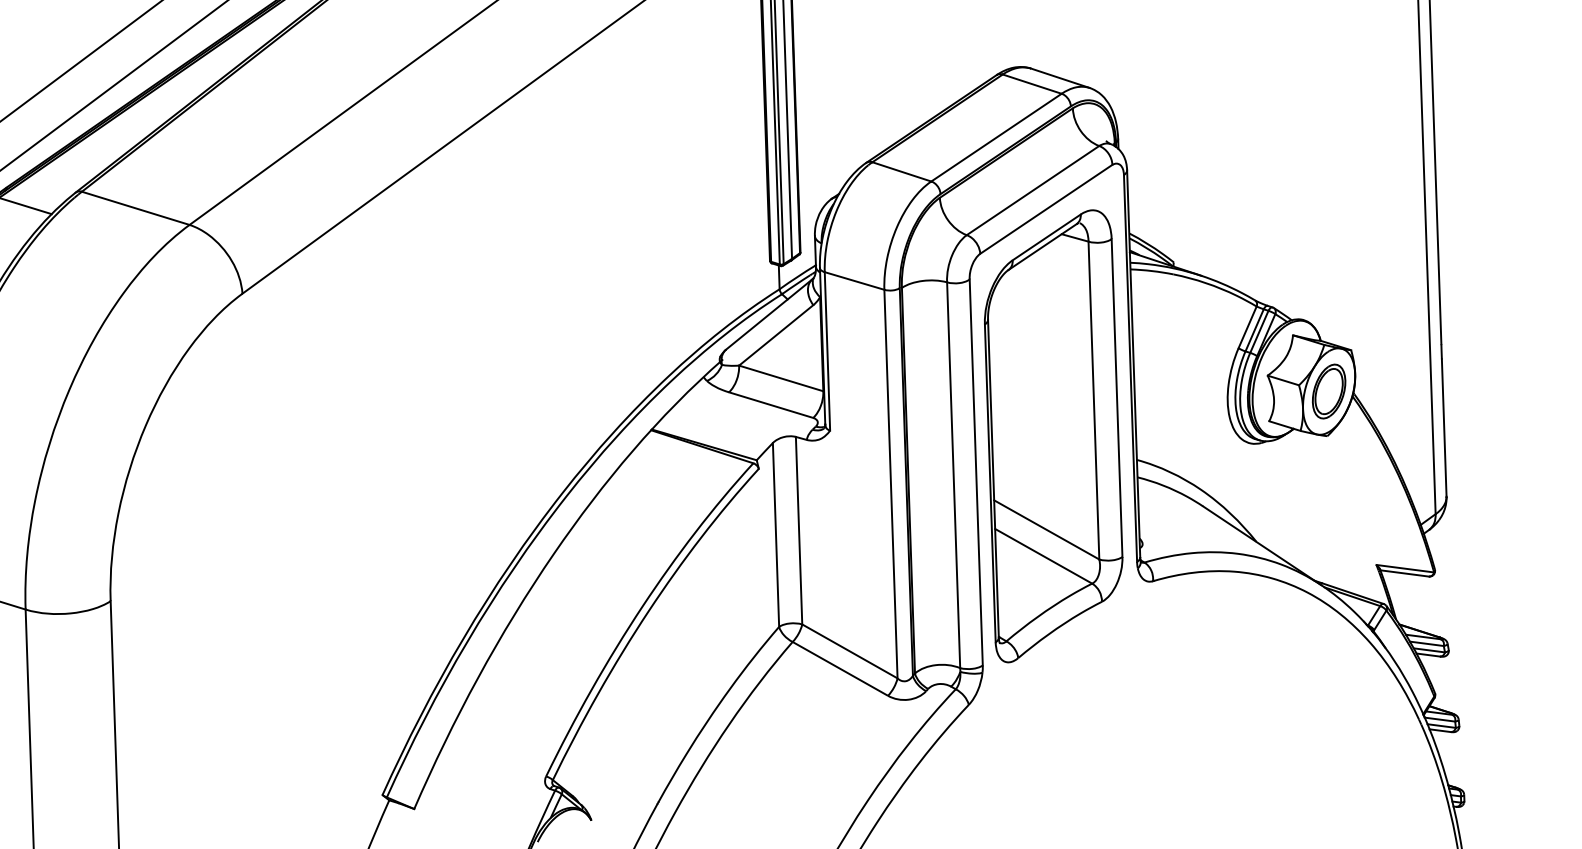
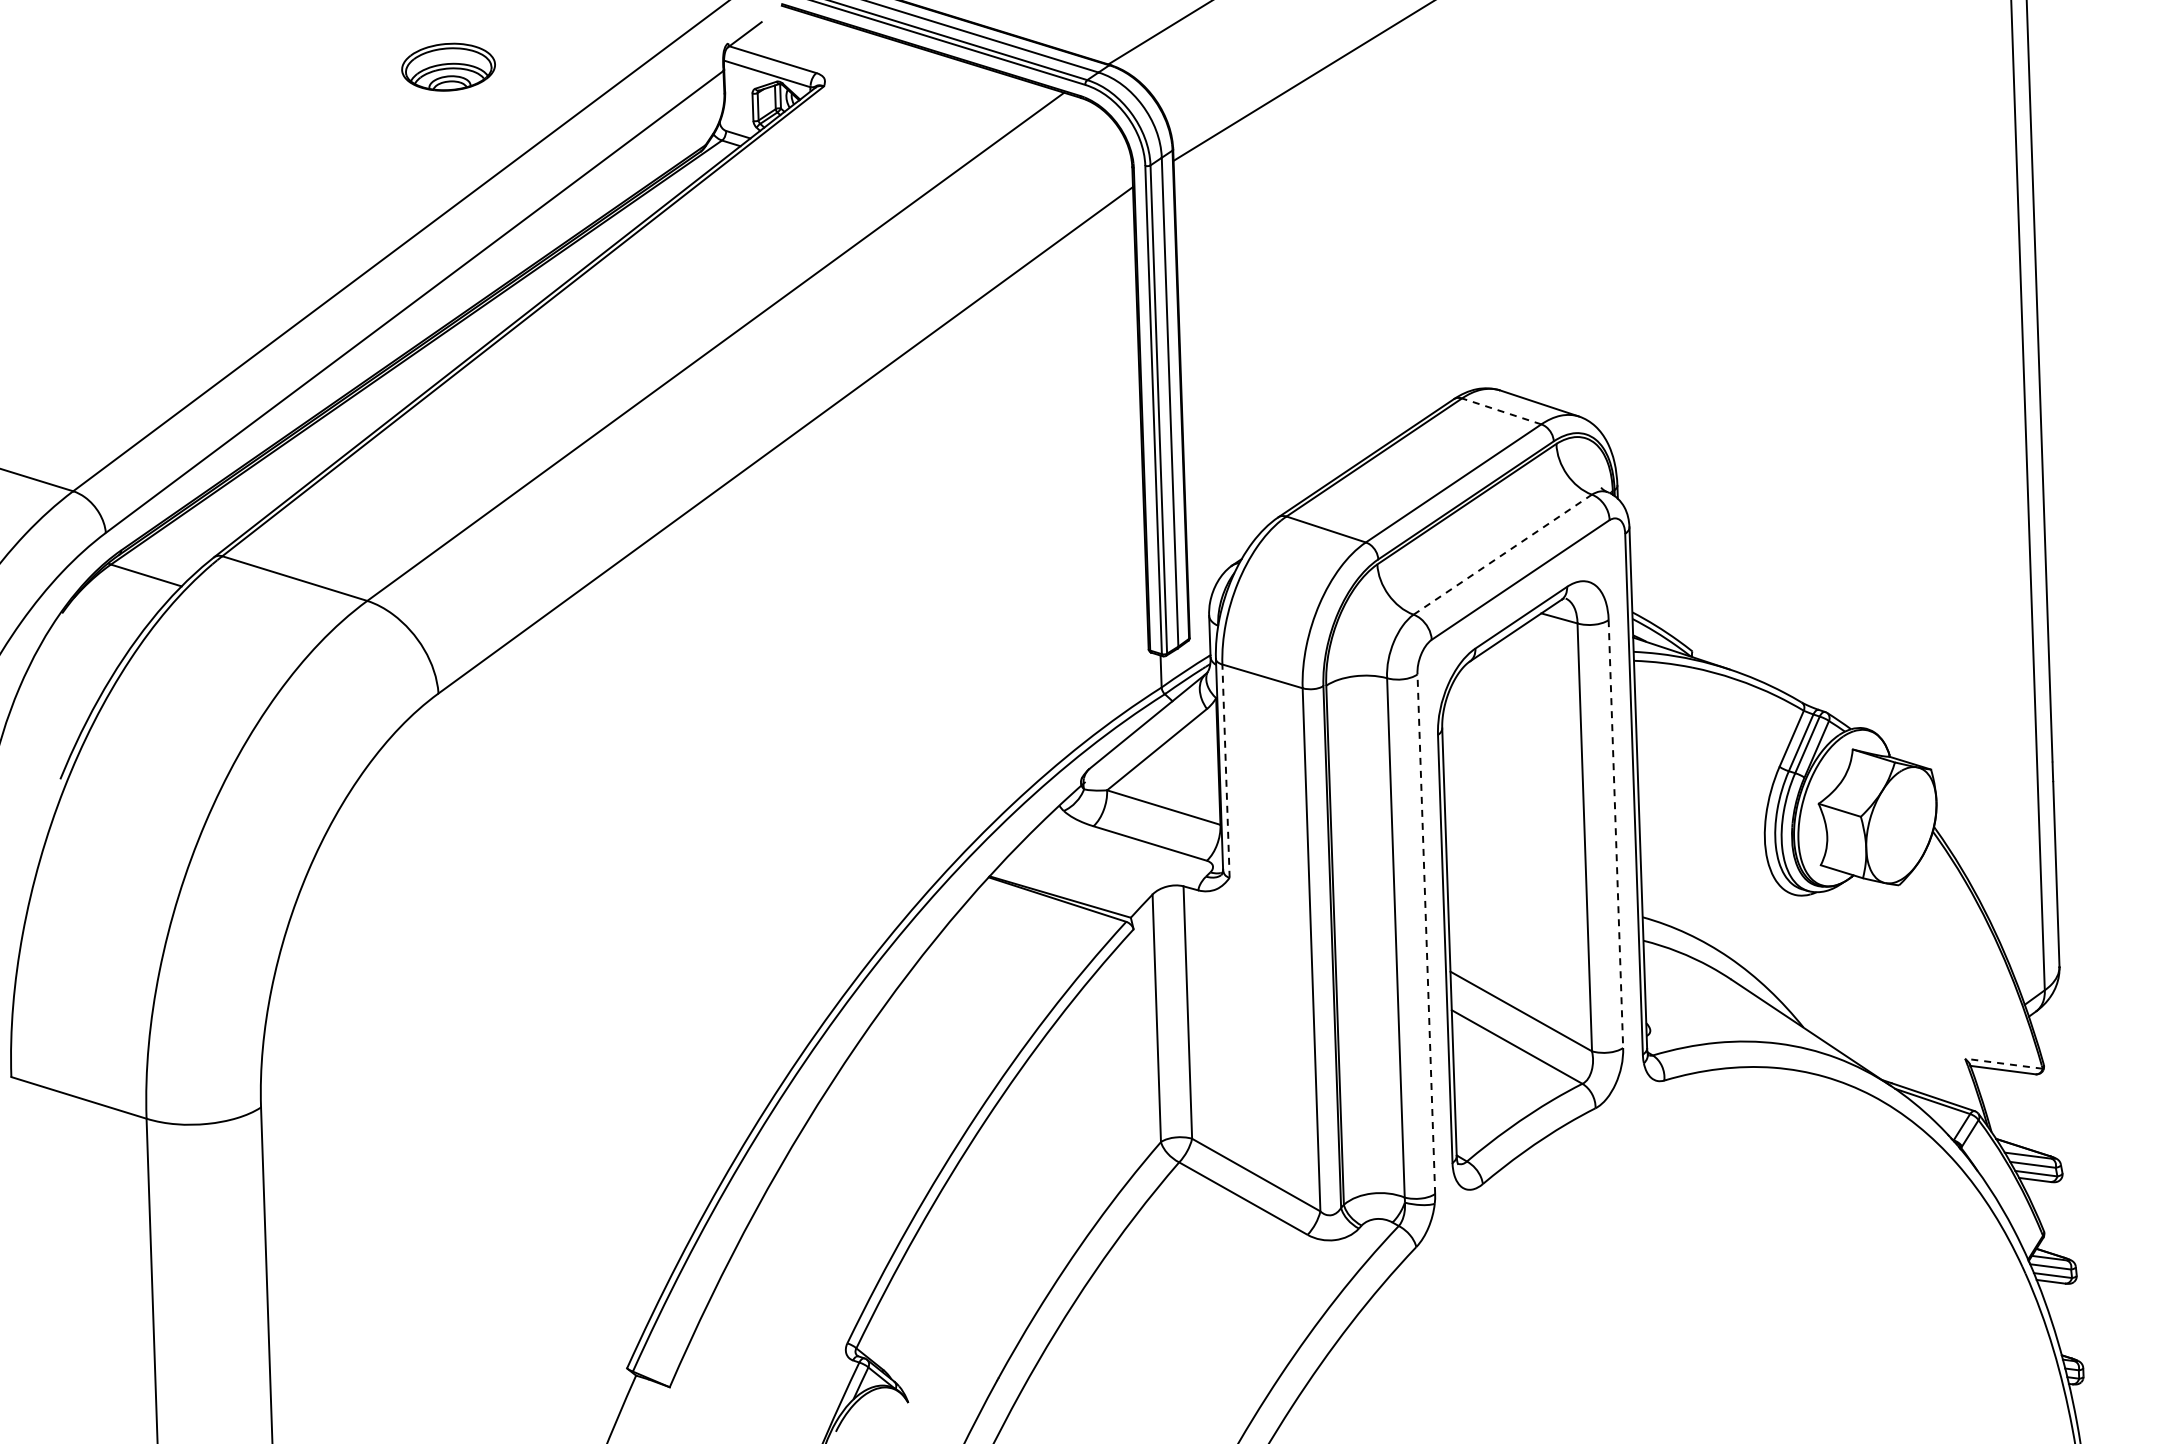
line: (1032, 84) -> (1501, 411), solid -> dashed
line: (1033, 190) -> (1503, 554), solid -> dashed
line: (827, 351) -> (1226, 771), solid -> dashed
part: (1329, 391) -> (1901, 825), removed
line: (1116, 398) -> (1615, 834), solid -> dashed
line: (976, 472) -> (1426, 934), solid -> dashed
line: (1404, 568) -> (2003, 1063), solid -> dashed

